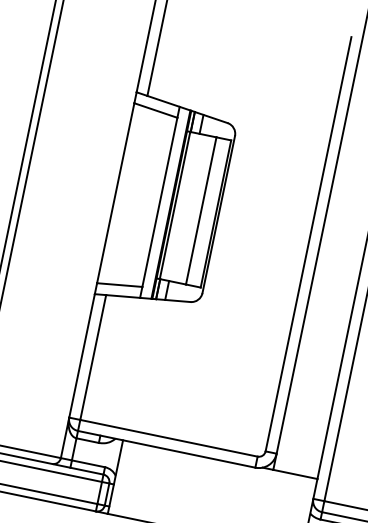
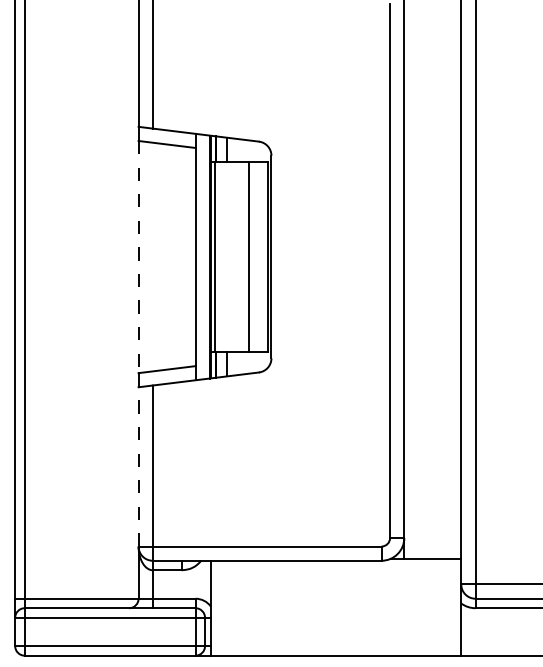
line: (115, 193) -> (138, 257), solid -> dashed
line: (82, 355) -> (138, 466), solid -> dashed

